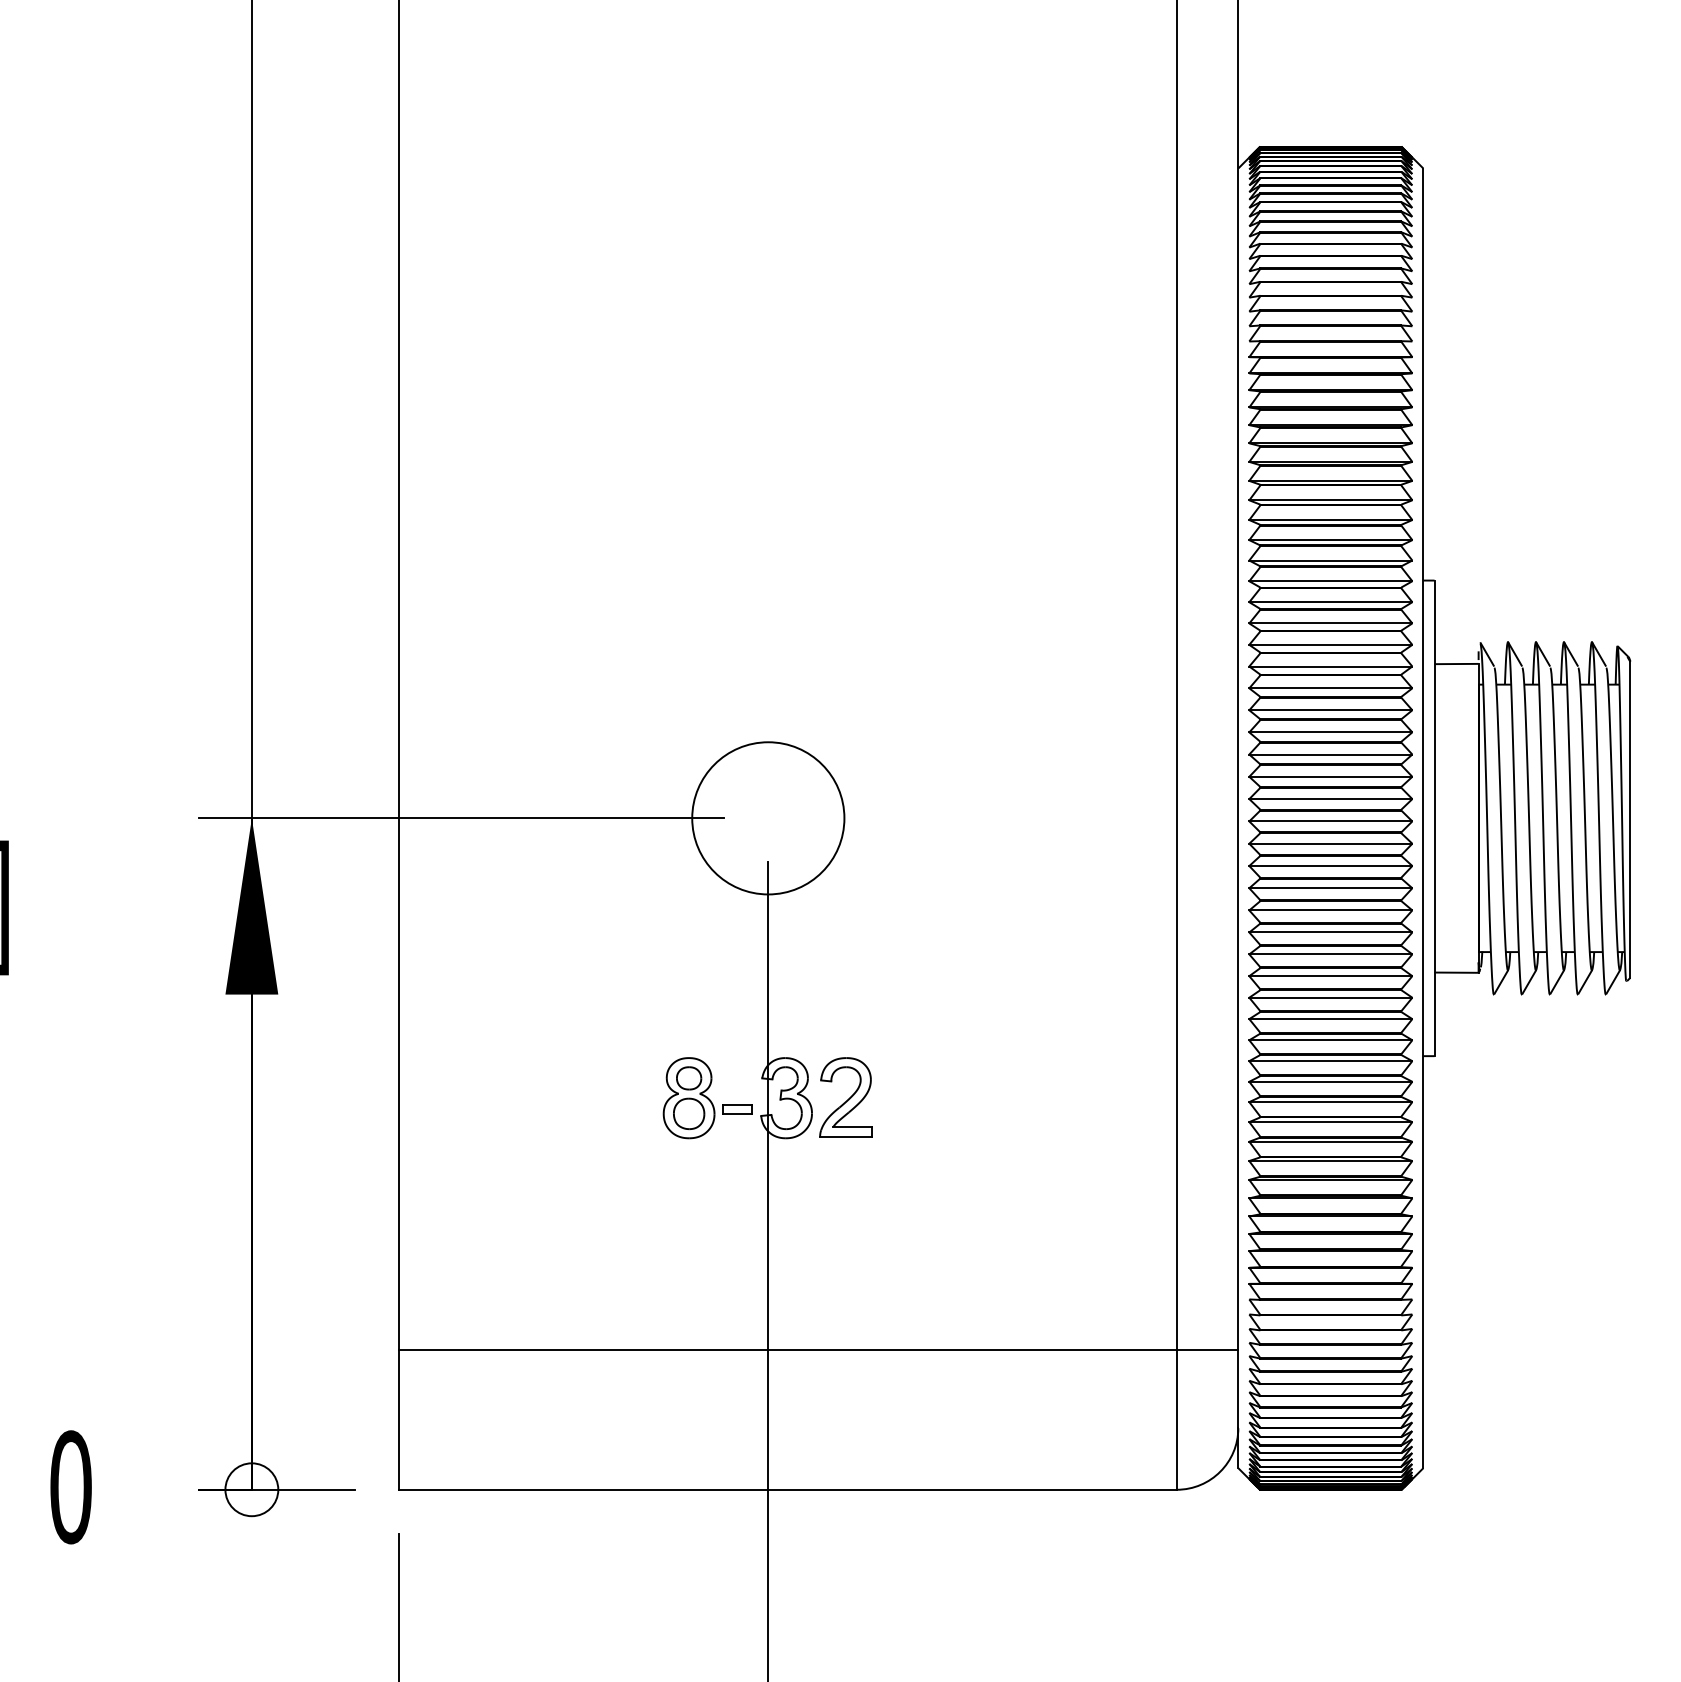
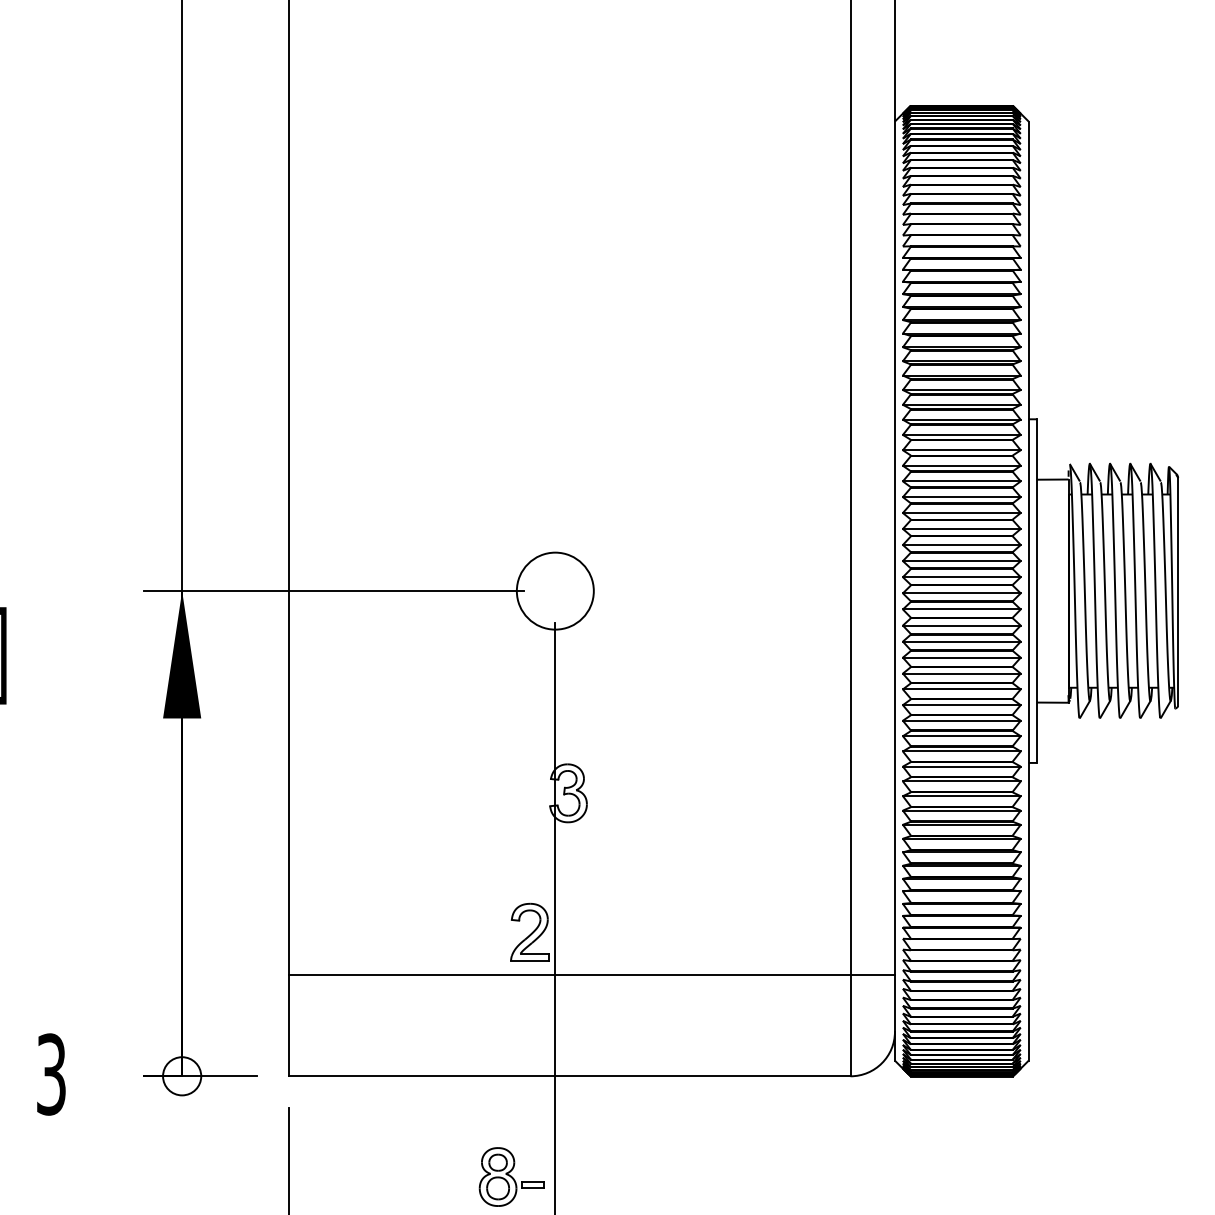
circle: (768, 818) -> (555, 591), size x0.7
part: (845, 1097) -> (529, 932), moved
part: (707, 1098) -> (511, 1177), moved
text: (70, 1487) -> (51, 1074), 0 -> 3

